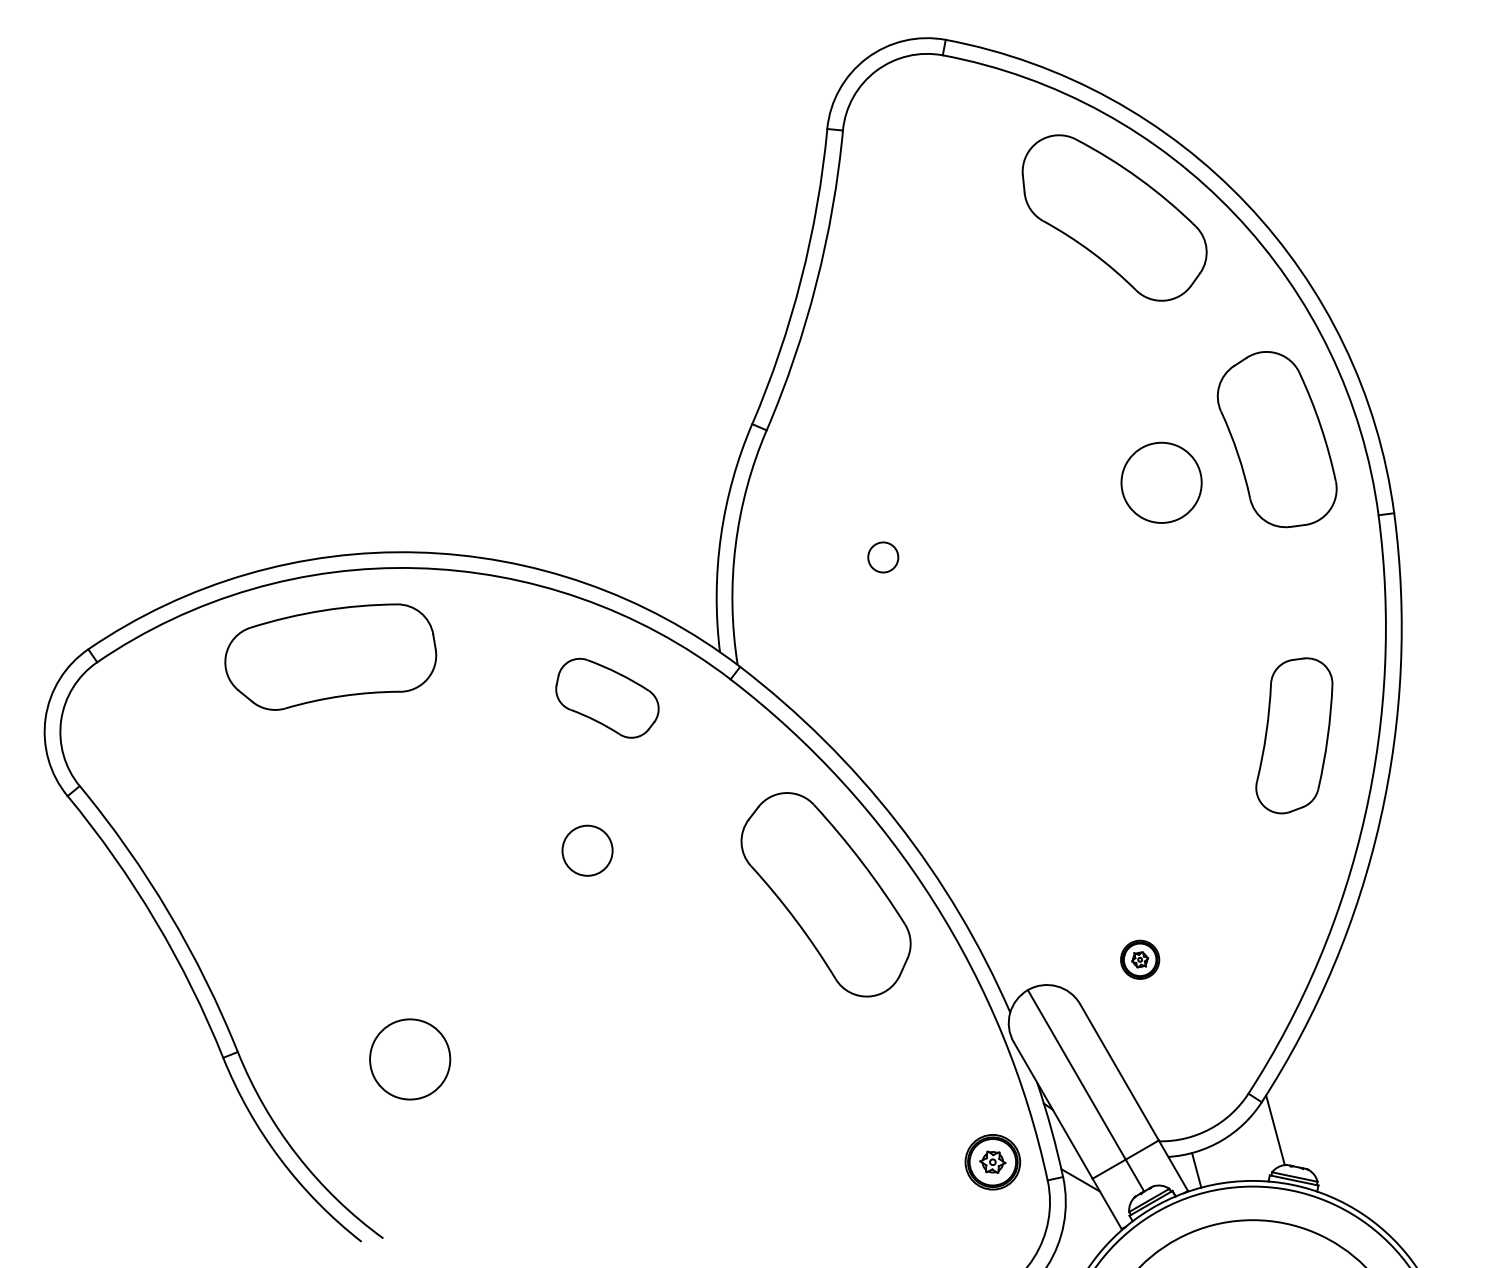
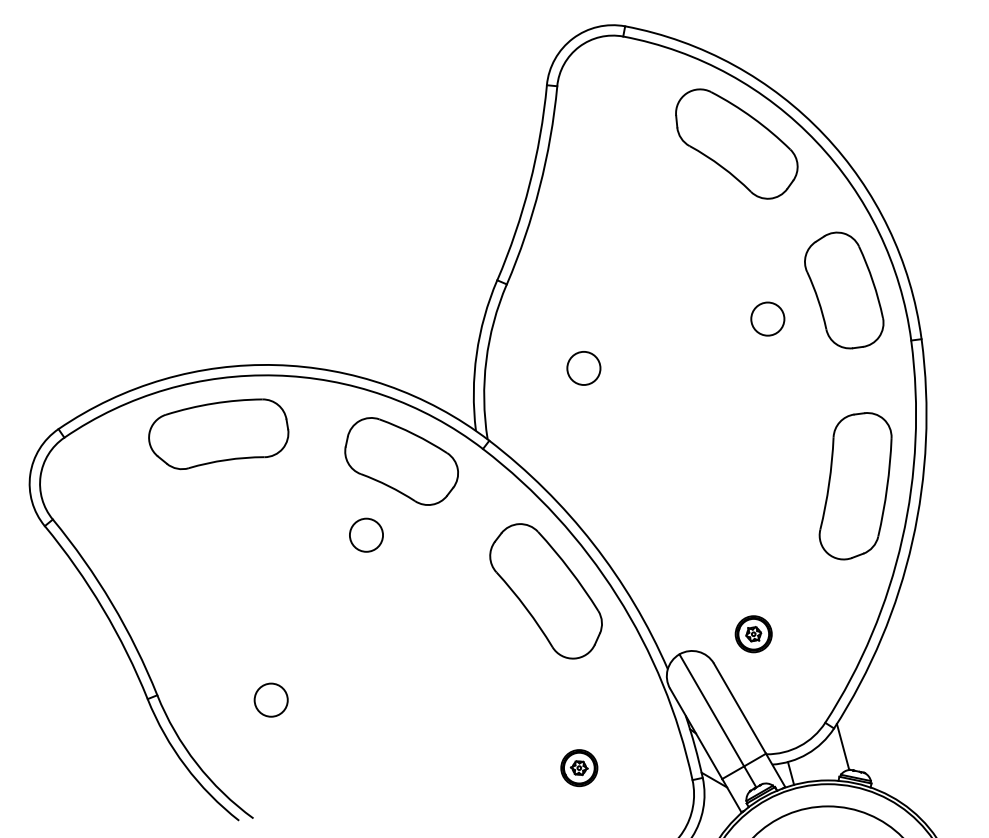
circle: (1161, 481) -> (767, 318), size x0.62
circle: (882, 556) -> (583, 367), size x1.67
part: (607, 698) -> (401, 461), size x1.67
part: (1294, 736) -> (855, 486), size x1.43
circle: (587, 849) -> (366, 534), moved
part: (1139, 960) -> (753, 634), size x1.43
circle: (409, 1058) -> (270, 699), size x0.62
part: (993, 1162) -> (579, 768), moved

